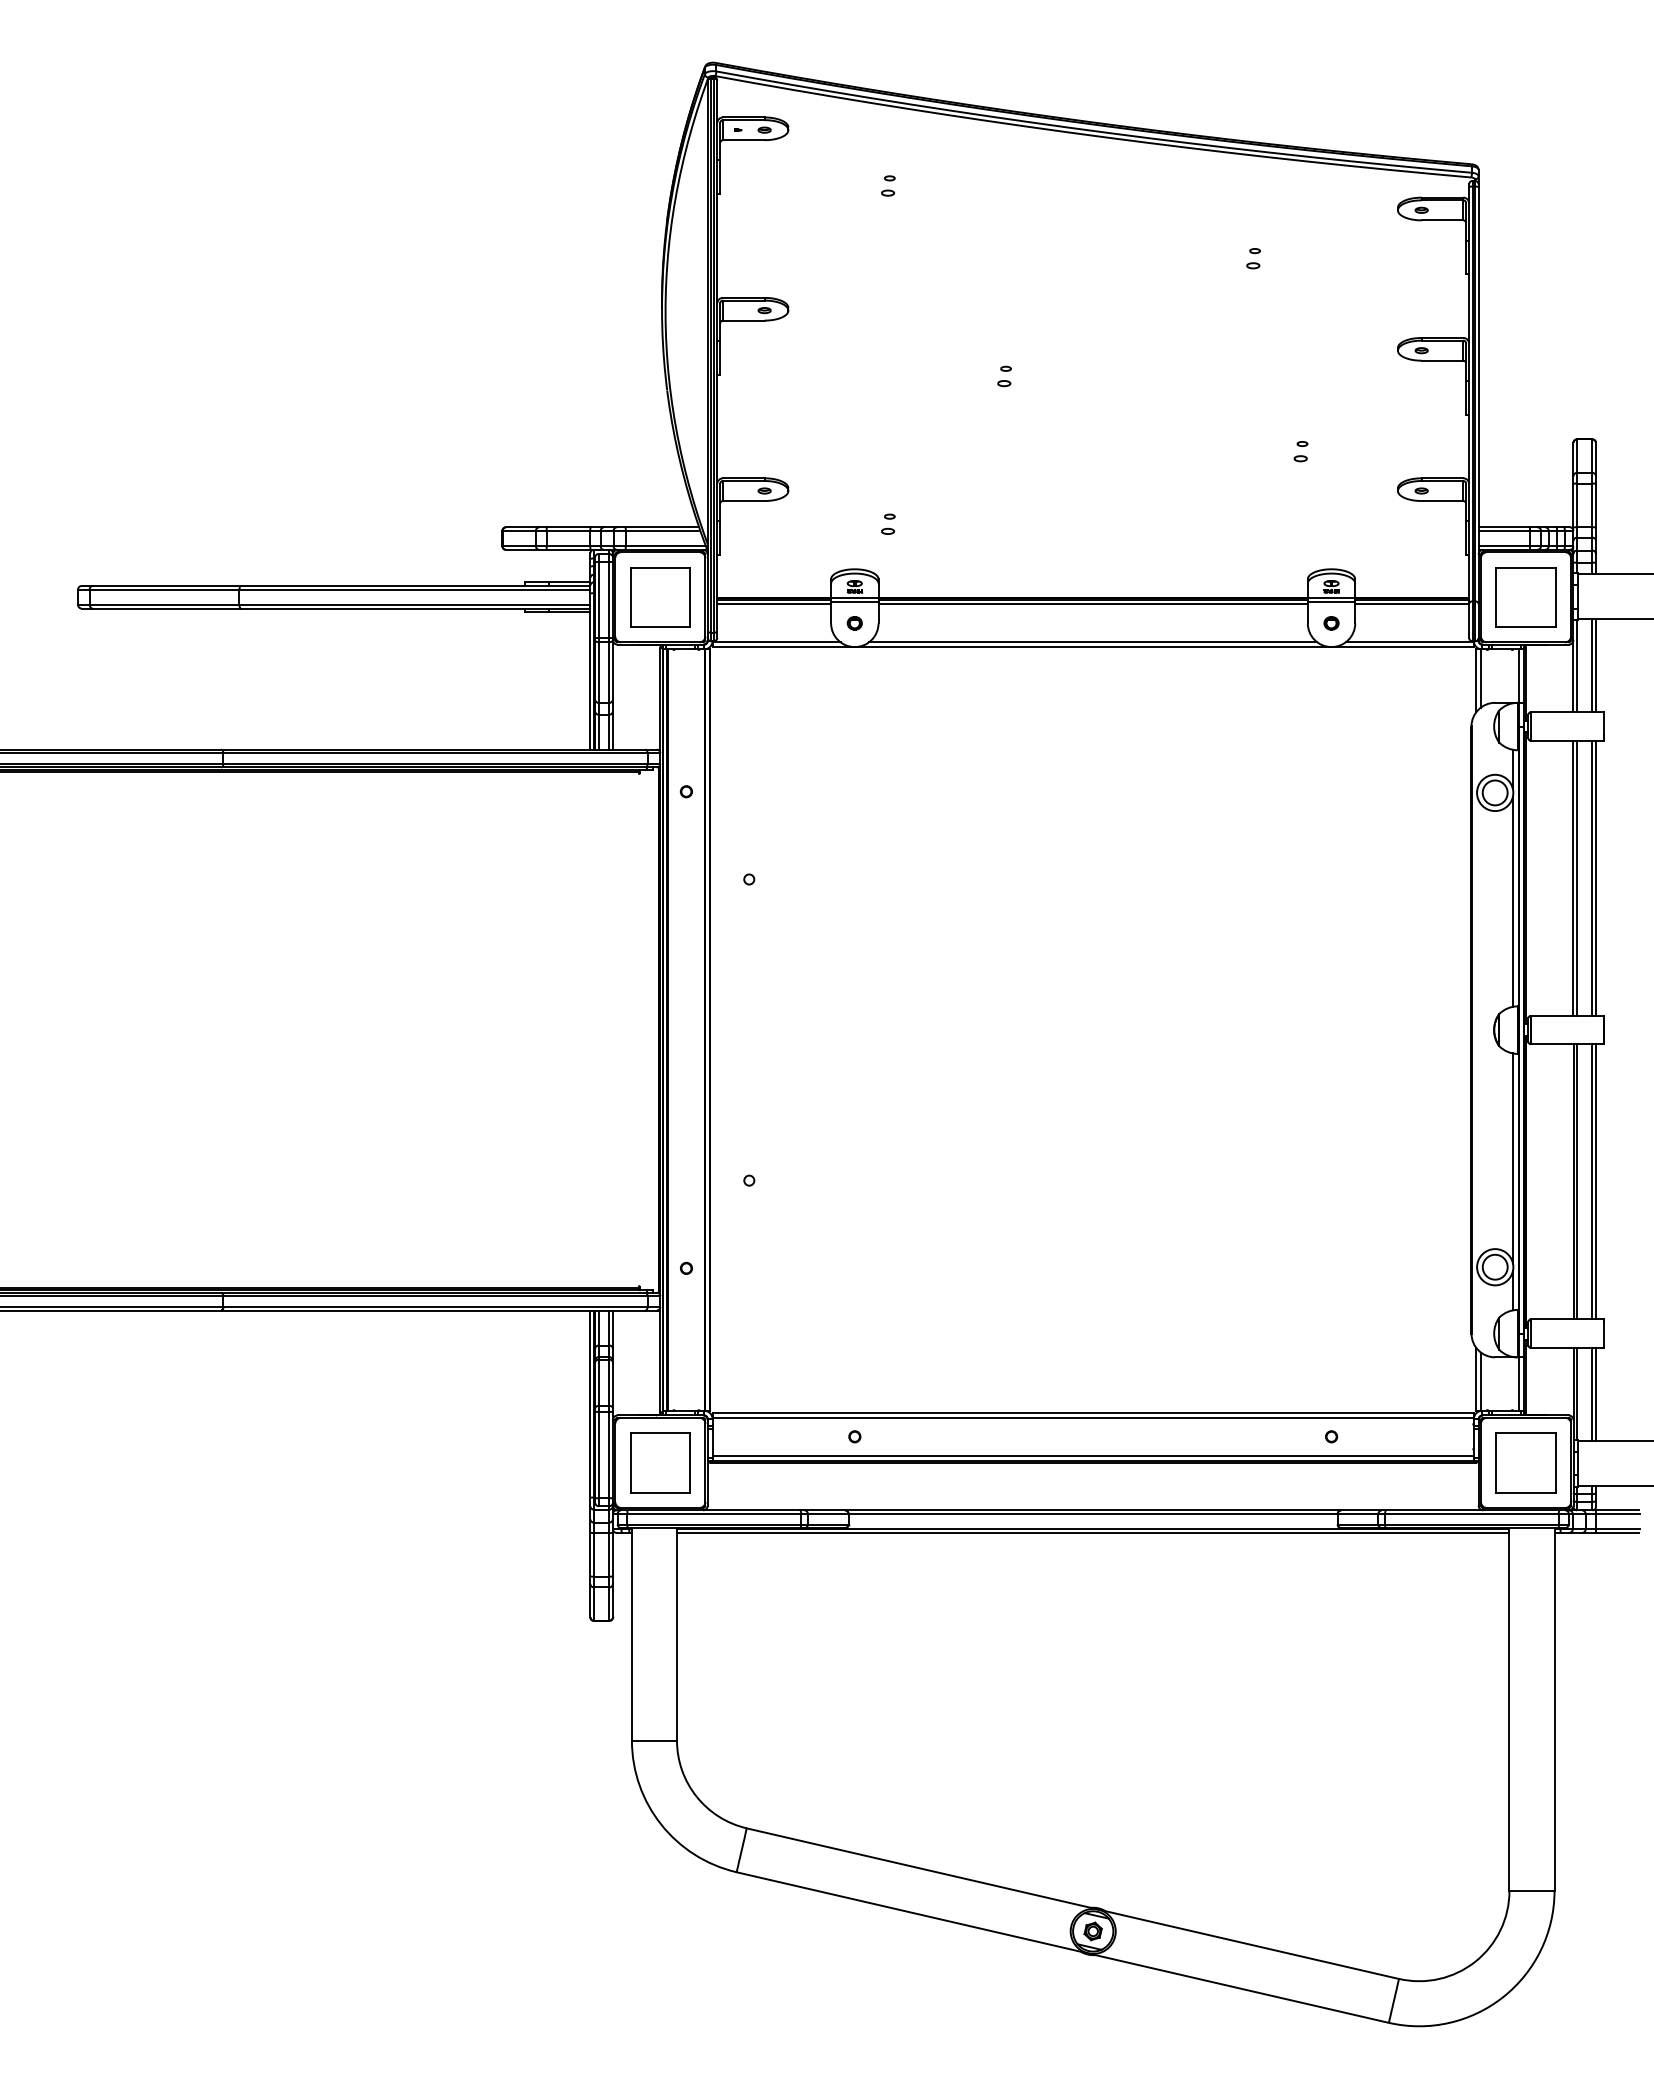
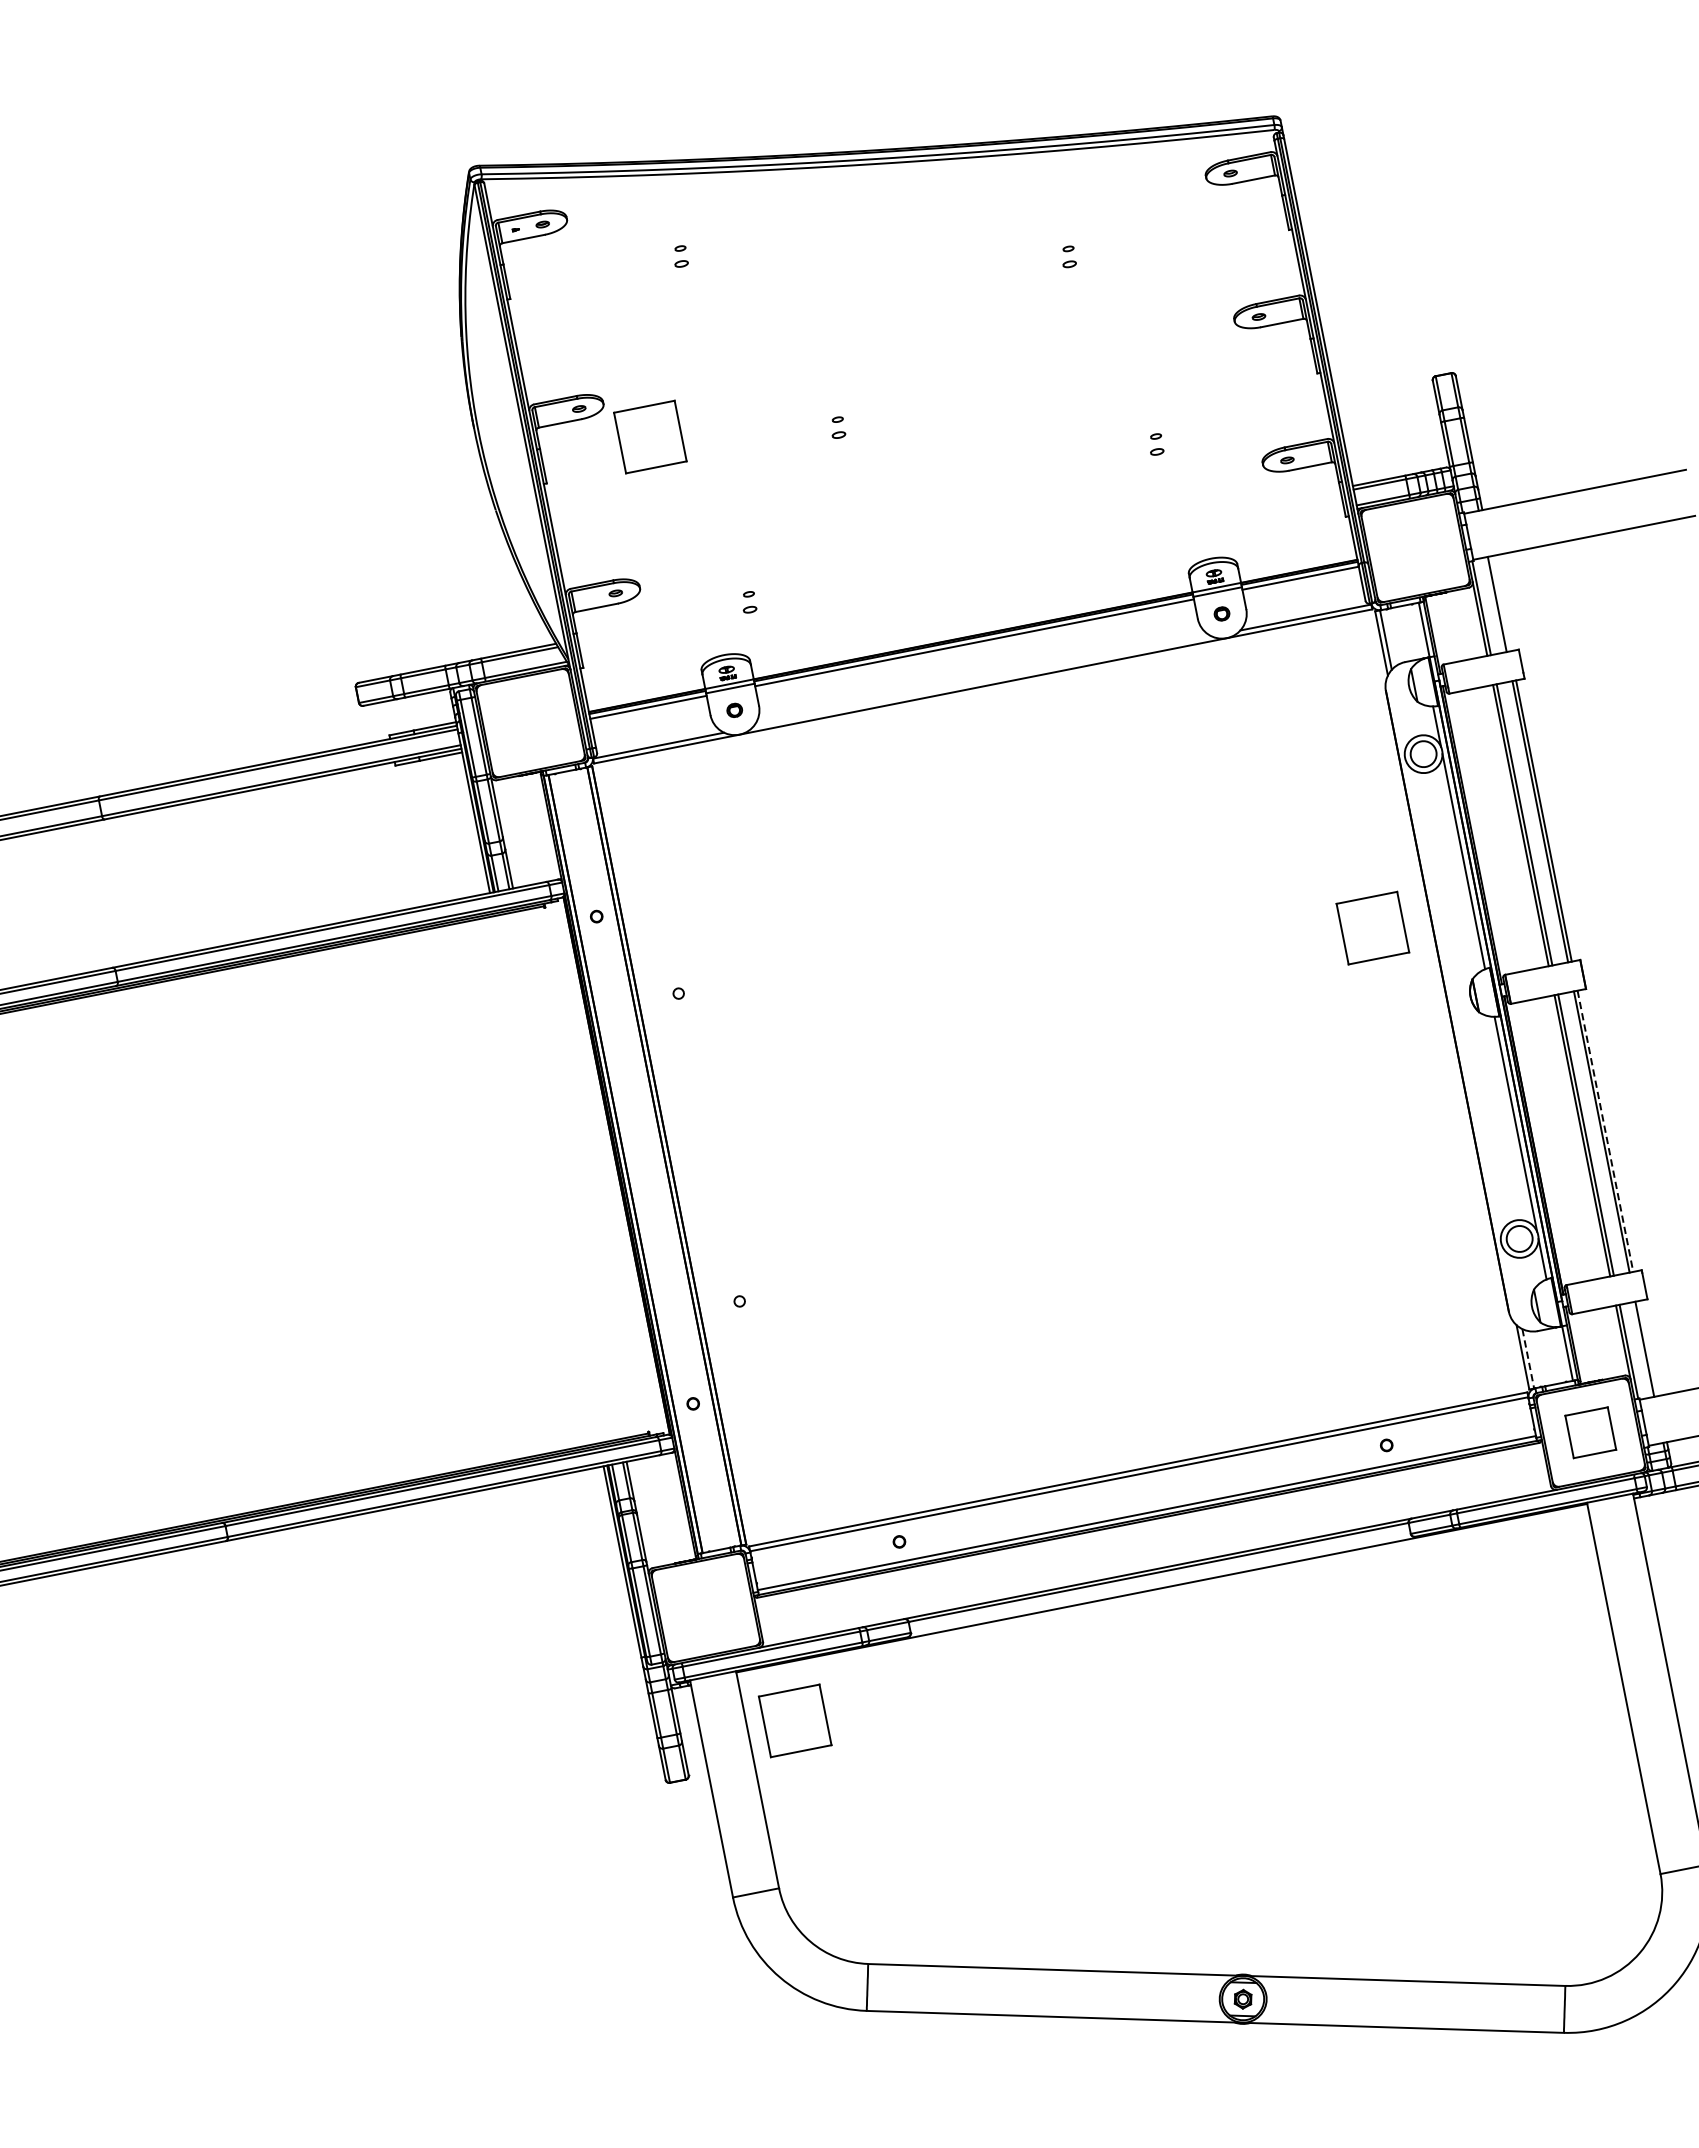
part: (660, 597) -> (650, 437), moved
part: (1525, 597) -> (1372, 928), moved
line: (1093, 642) -> (982, 681), removed
line: (1595, 665) -> (1500, 603), removed
line: (1596, 1181) -> (1605, 1130), solid -> dashed
line: (1481, 1382) -> (1528, 1359), solid -> dashed
line: (1596, 1393) -> (1648, 1347), removed
part: (660, 1462) -> (795, 1720), moved
part: (1525, 1462) -> (1590, 1432), size x0.7
line: (1092, 1532) -> (1161, 1591), removed

